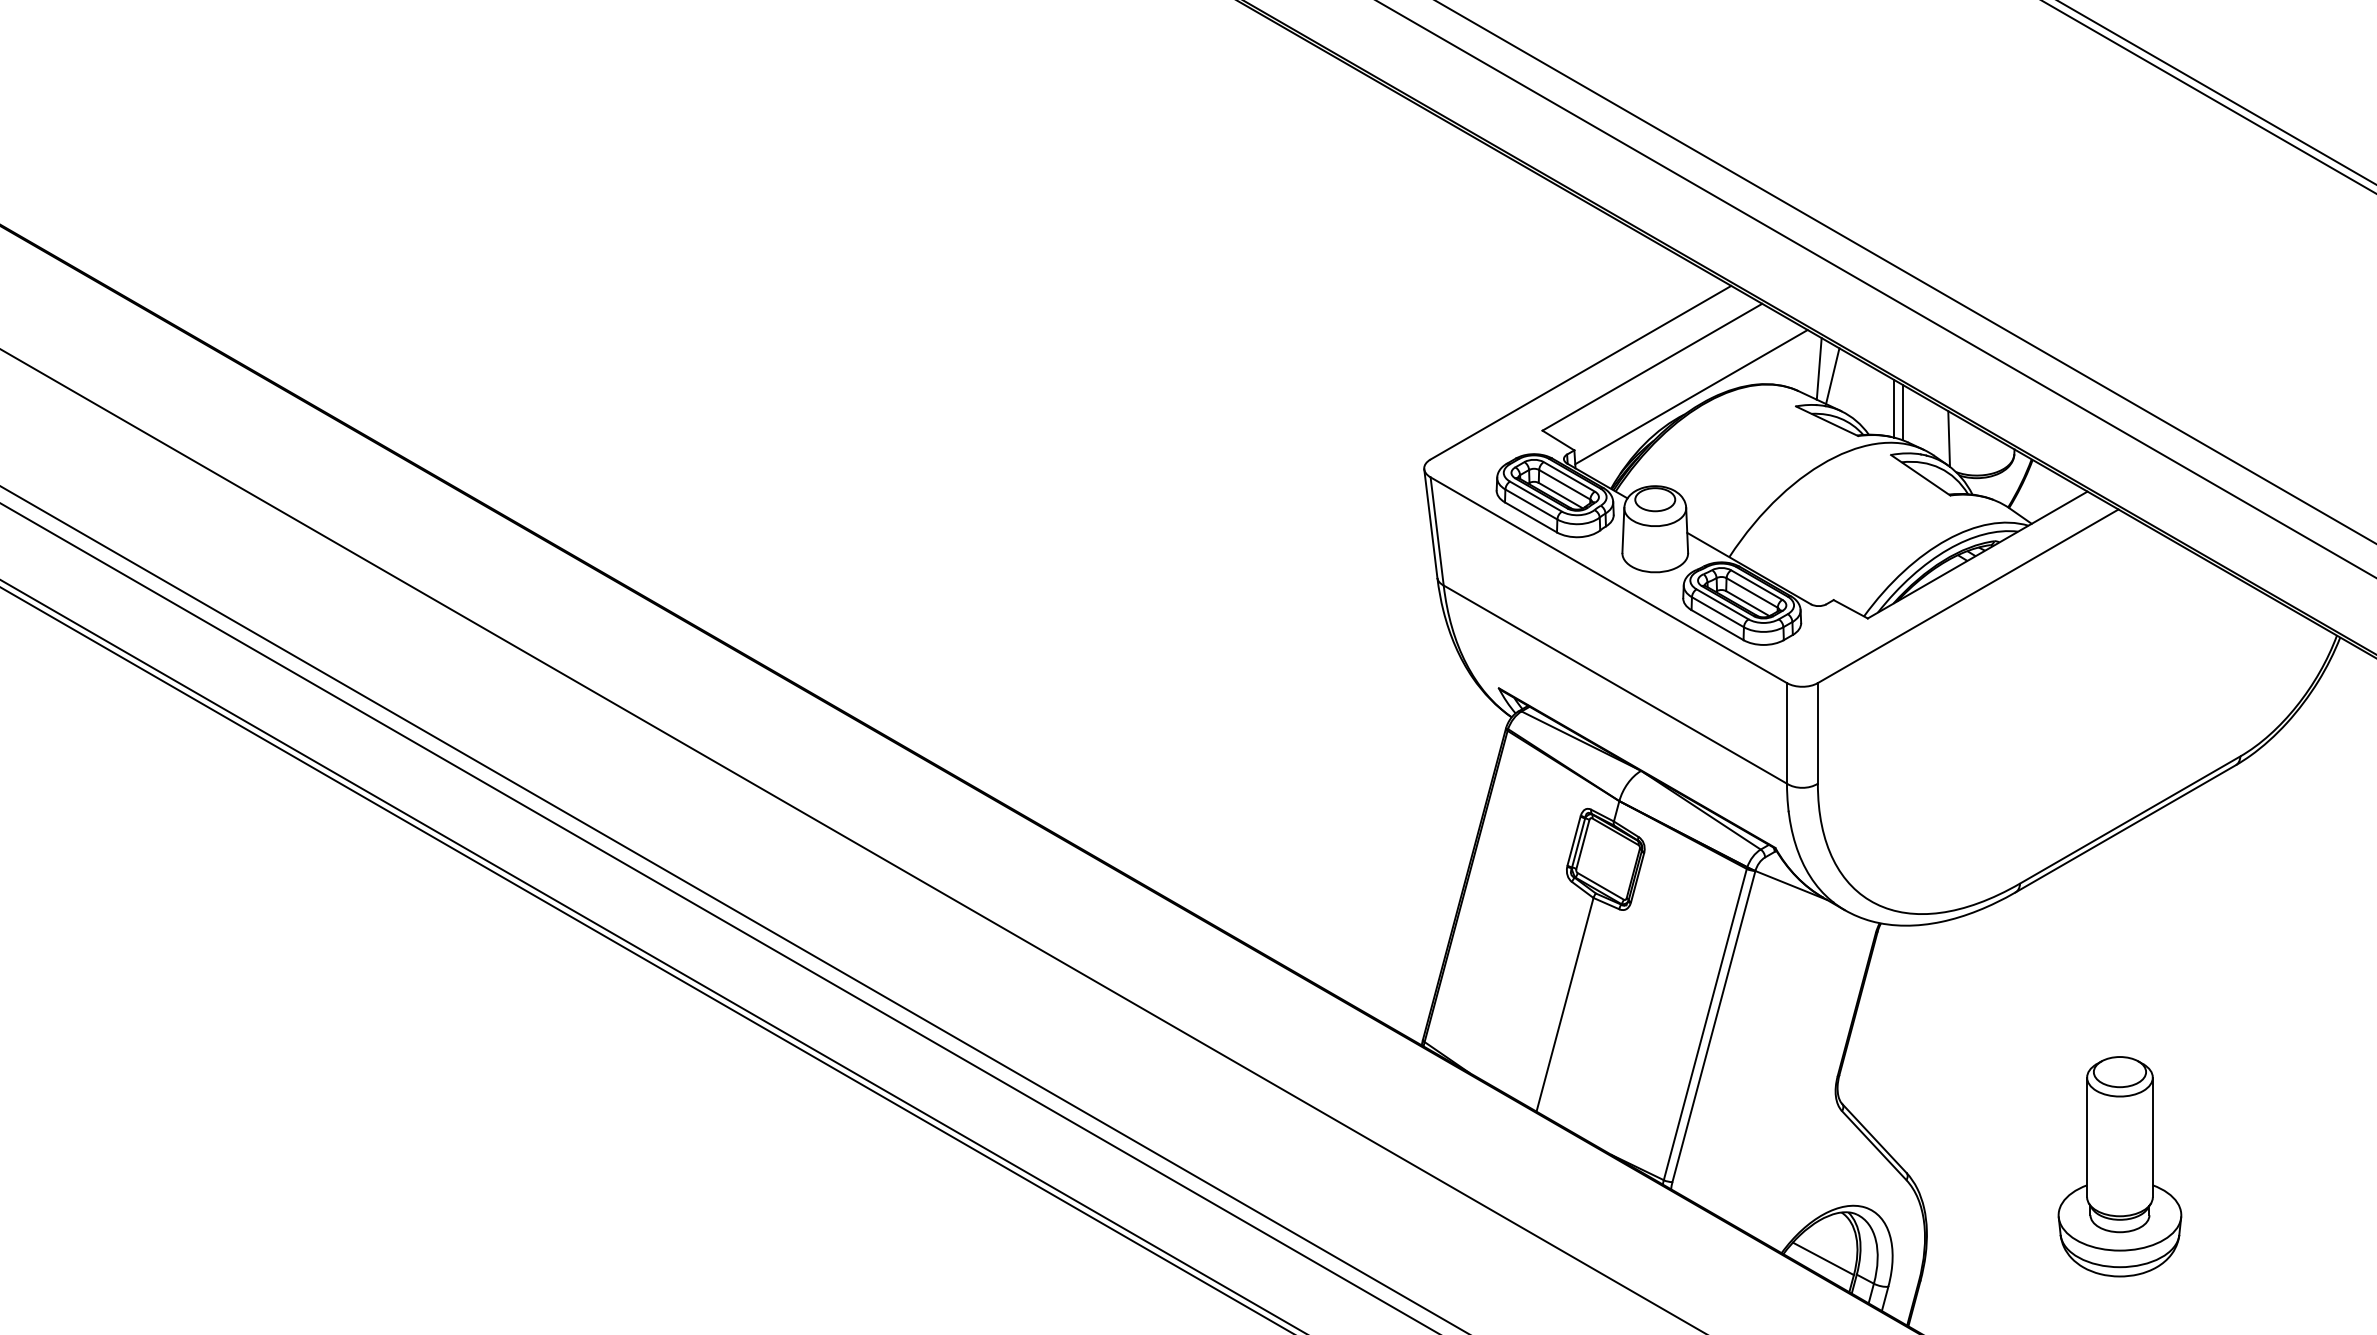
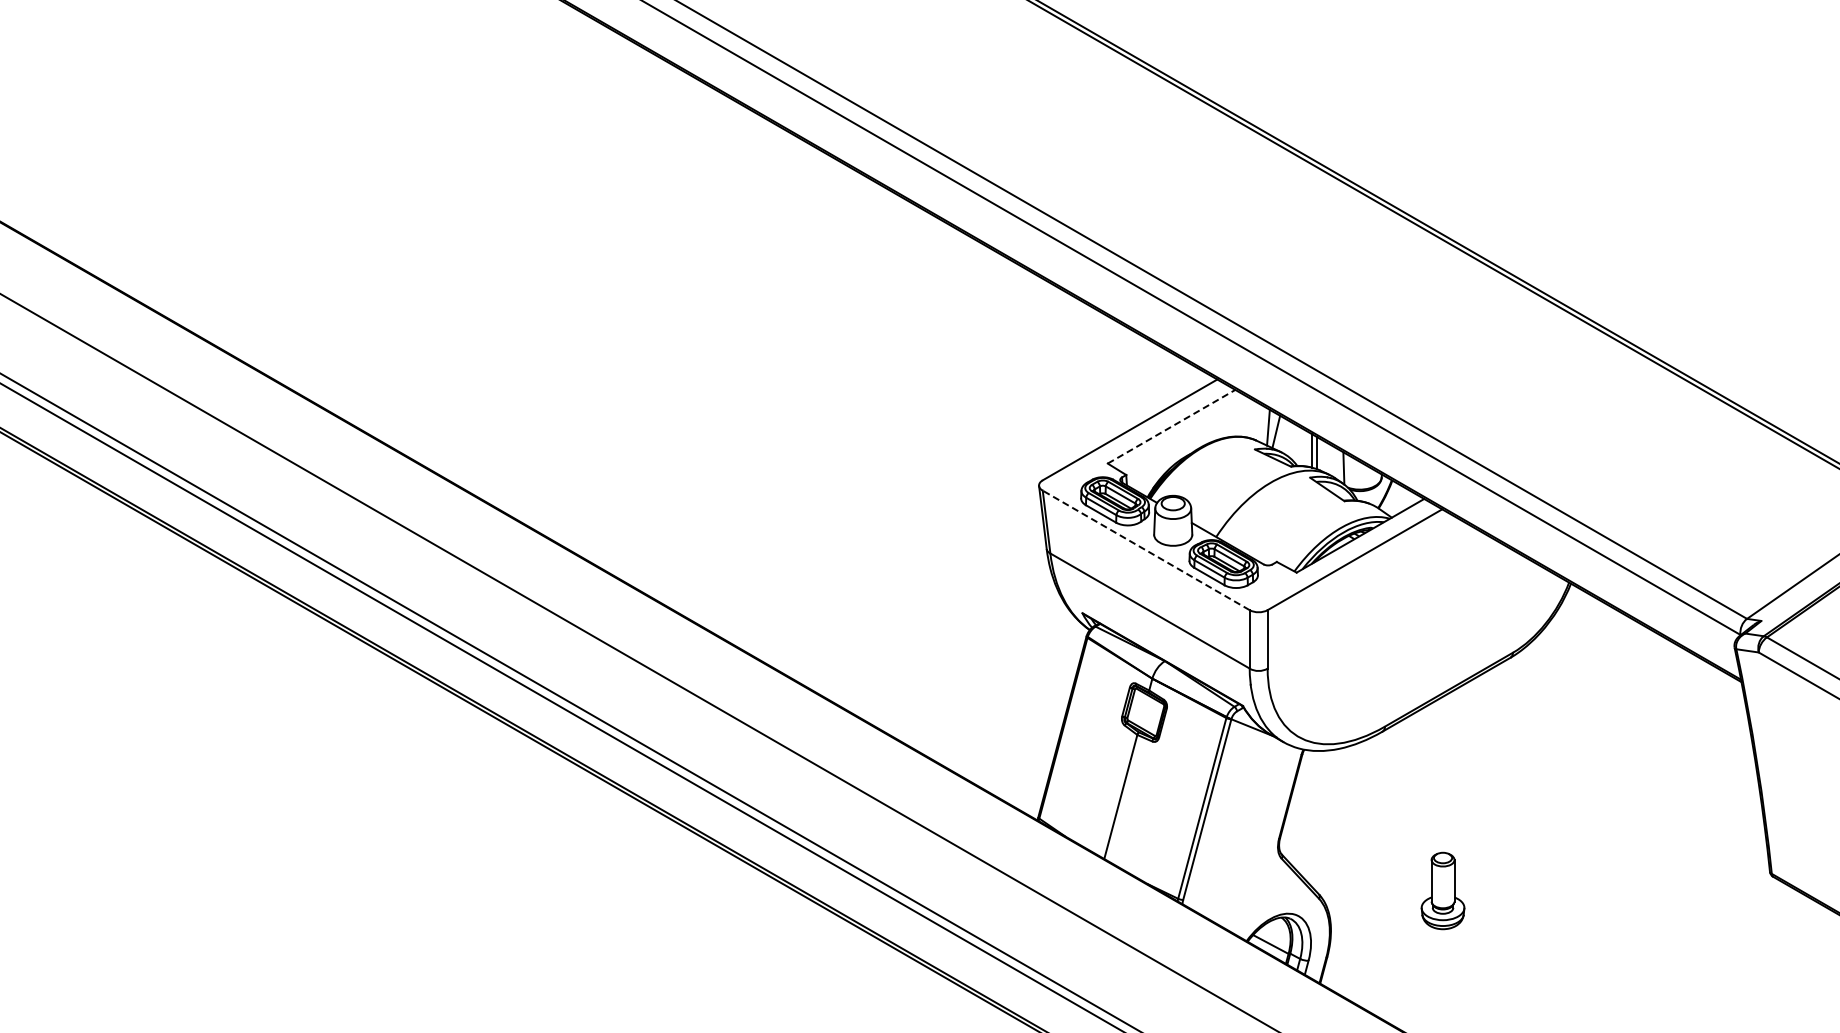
line: (1652, 366) -> (1171, 426), solid -> dashed
line: (1690, 397) -> (1193, 444), removed
line: (1607, 580) -> (1145, 550), solid -> dashed
part: (2118, 1165) -> (1442, 890), size x0.6

